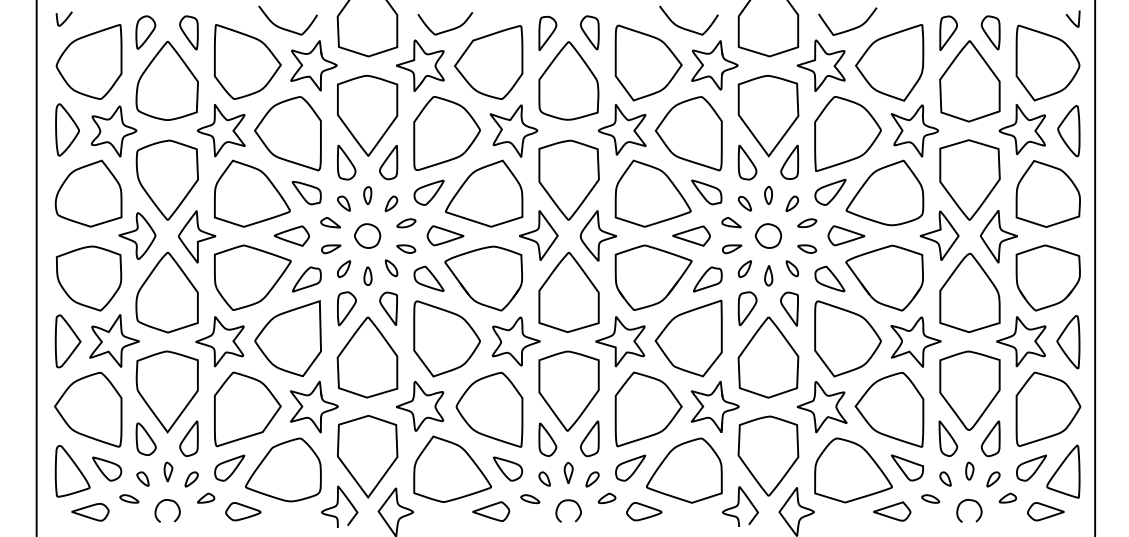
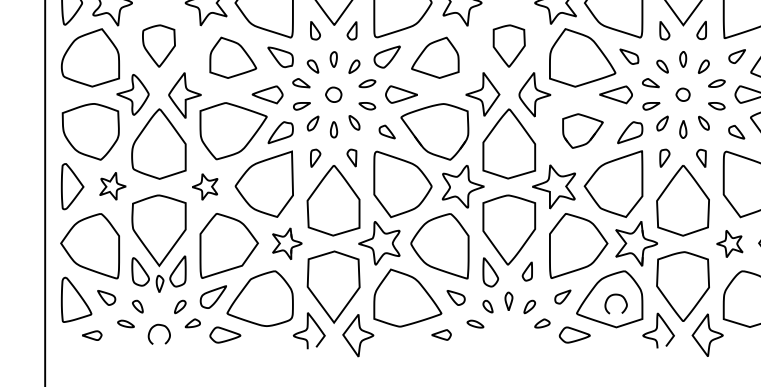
part: (789, 161) -> (701, 29), size x0.6
part: (346, 162) -> (315, 30), size x0.6
part: (388, 162) -> (351, 30), size x0.6
part: (747, 162) -> (664, 30), size x0.6
part: (166, 179) -> (158, 45), size x0.6
part: (568, 179) -> (508, 45), size x0.6
part: (830, 191) -> (737, 55), size x0.6
part: (706, 192) -> (629, 56), size x0.7
part: (252, 193) -> (233, 57), size x0.7
part: (484, 193) -> (435, 57), size x0.7
part: (367, 235) -> (333, 94), size x0.7
part: (768, 235) -> (683, 94), size x0.6
part: (653, 277) -> (582, 130), size x0.6
part: (428, 278) -> (386, 131), size x0.6
part: (829, 278) -> (736, 131), size x0.6
part: (346, 308) -> (315, 157), size x0.6
part: (388, 308) -> (351, 157), size x0.6
part: (747, 308) -> (664, 157), size x0.6
part: (789, 308) -> (701, 157), size x0.6
part: (114, 340) -> (113, 185), size x0.6
part: (219, 341) -> (204, 186), size x0.6
part: (314, 406) -> (287, 243), size x0.7
part: (821, 407) -> (729, 244), size x0.6
part: (589, 438) -> (527, 271), size x0.6
part: (630, 467) -> (562, 296), size x0.6
part: (107, 468) -> (106, 297), size x0.7
part: (508, 468) -> (456, 297), size x0.7
part: (168, 471) -> (160, 283), moved
curve: (568, 501) -> (615, 295), moved
part: (491, 511) -> (441, 334), size x0.6
part: (90, 512) -> (92, 335), size x0.6

